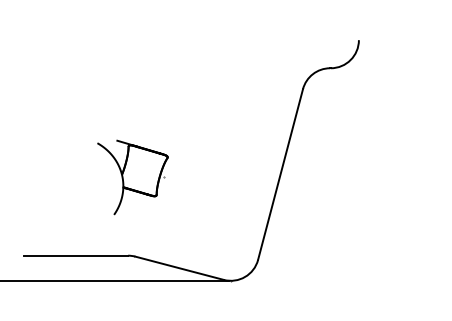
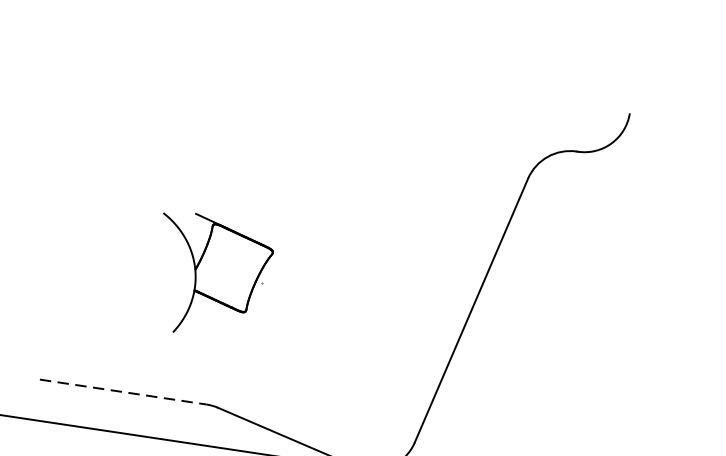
part: (132, 177) -> (211, 276), moved
line: (76, 255) -> (123, 391), solid -> dashed

